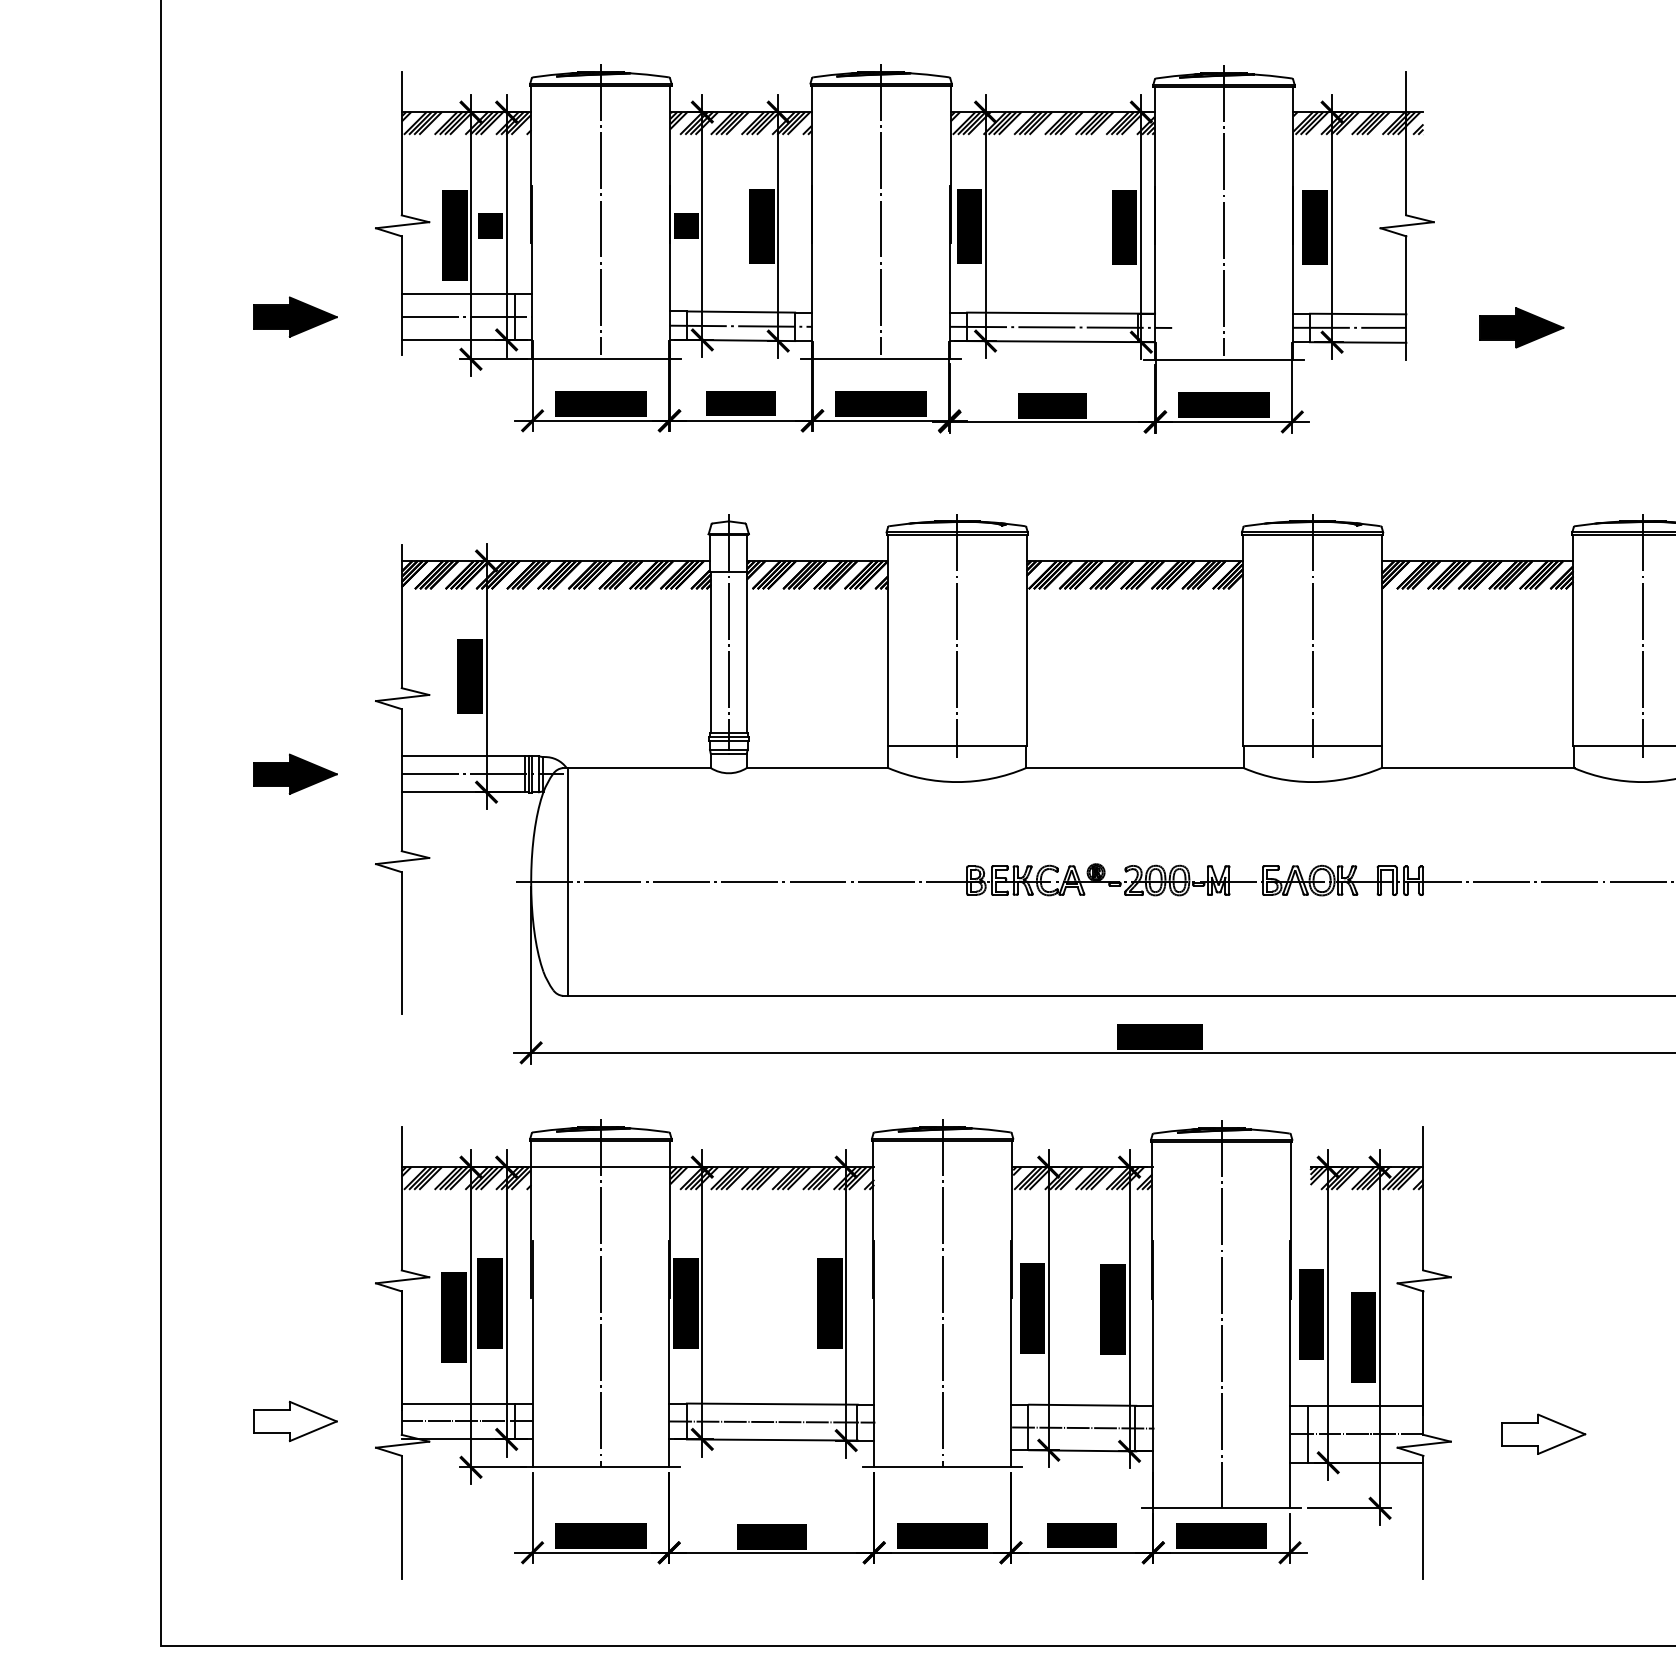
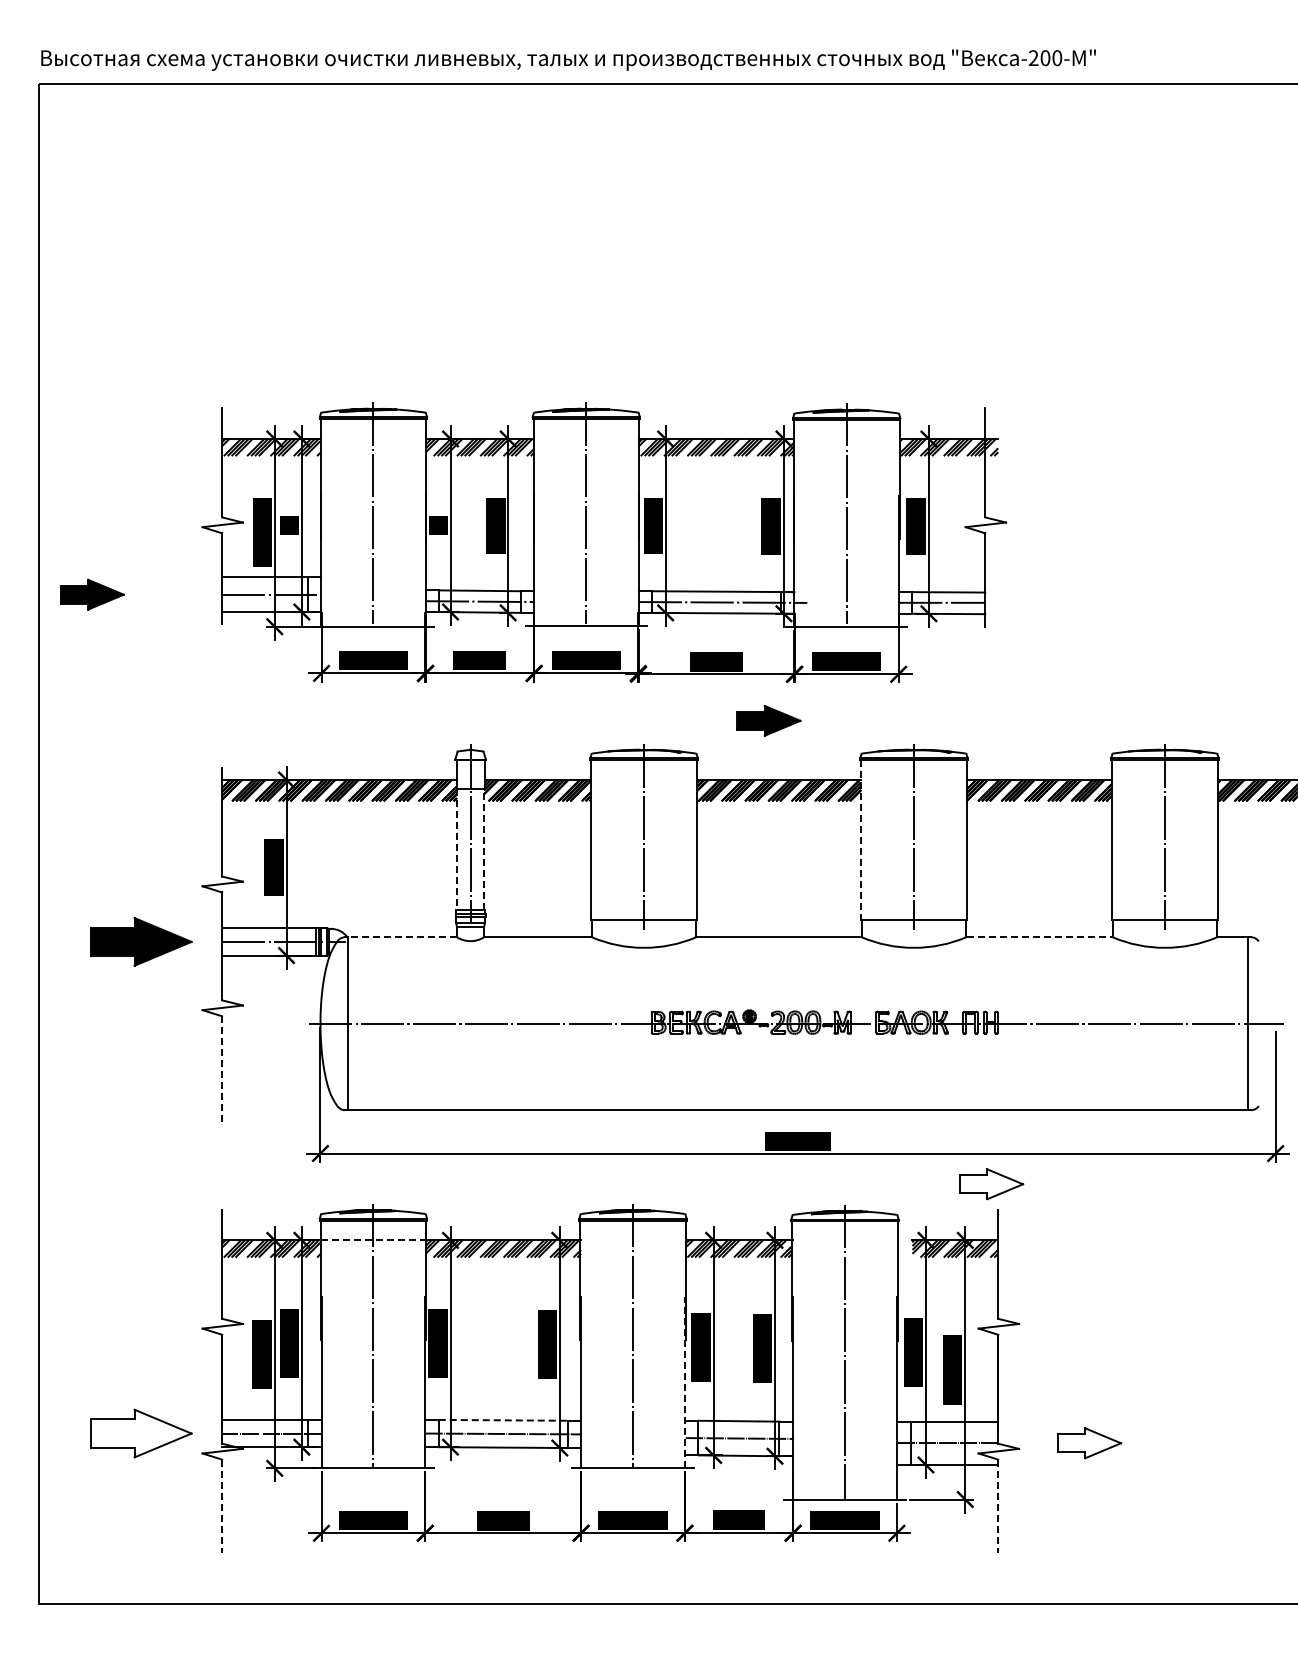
part: (295, 316) -> (92, 594), moved
part: (1521, 327) -> (768, 720), moved
line: (1243, 640) -> (861, 840), solid -> dashed
line: (710, 652) -> (456, 849), solid -> dashed
line: (747, 652) -> (484, 849), solid -> dashed
line: (639, 768) -> (402, 937), solid -> dashed
line: (1479, 768) -> (1040, 937), solid -> dashed
part: (295, 773) -> (141, 941), size x1.6
line: (402, 943) -> (222, 1070), solid -> dashed
part: (1414, 1093) -> (991, 1184), added
line: (600, 1167) -> (373, 1240), solid -> dashed
line: (1010, 1354) -> (684, 1382), solid -> dashed
line: (772, 1404) -> (503, 1420), solid -> dashed
part: (295, 1421) -> (141, 1433), size x1.6
line: (402, 1517) -> (222, 1506), solid -> dashed
line: (1423, 1517) -> (998, 1506), solid -> dashed

